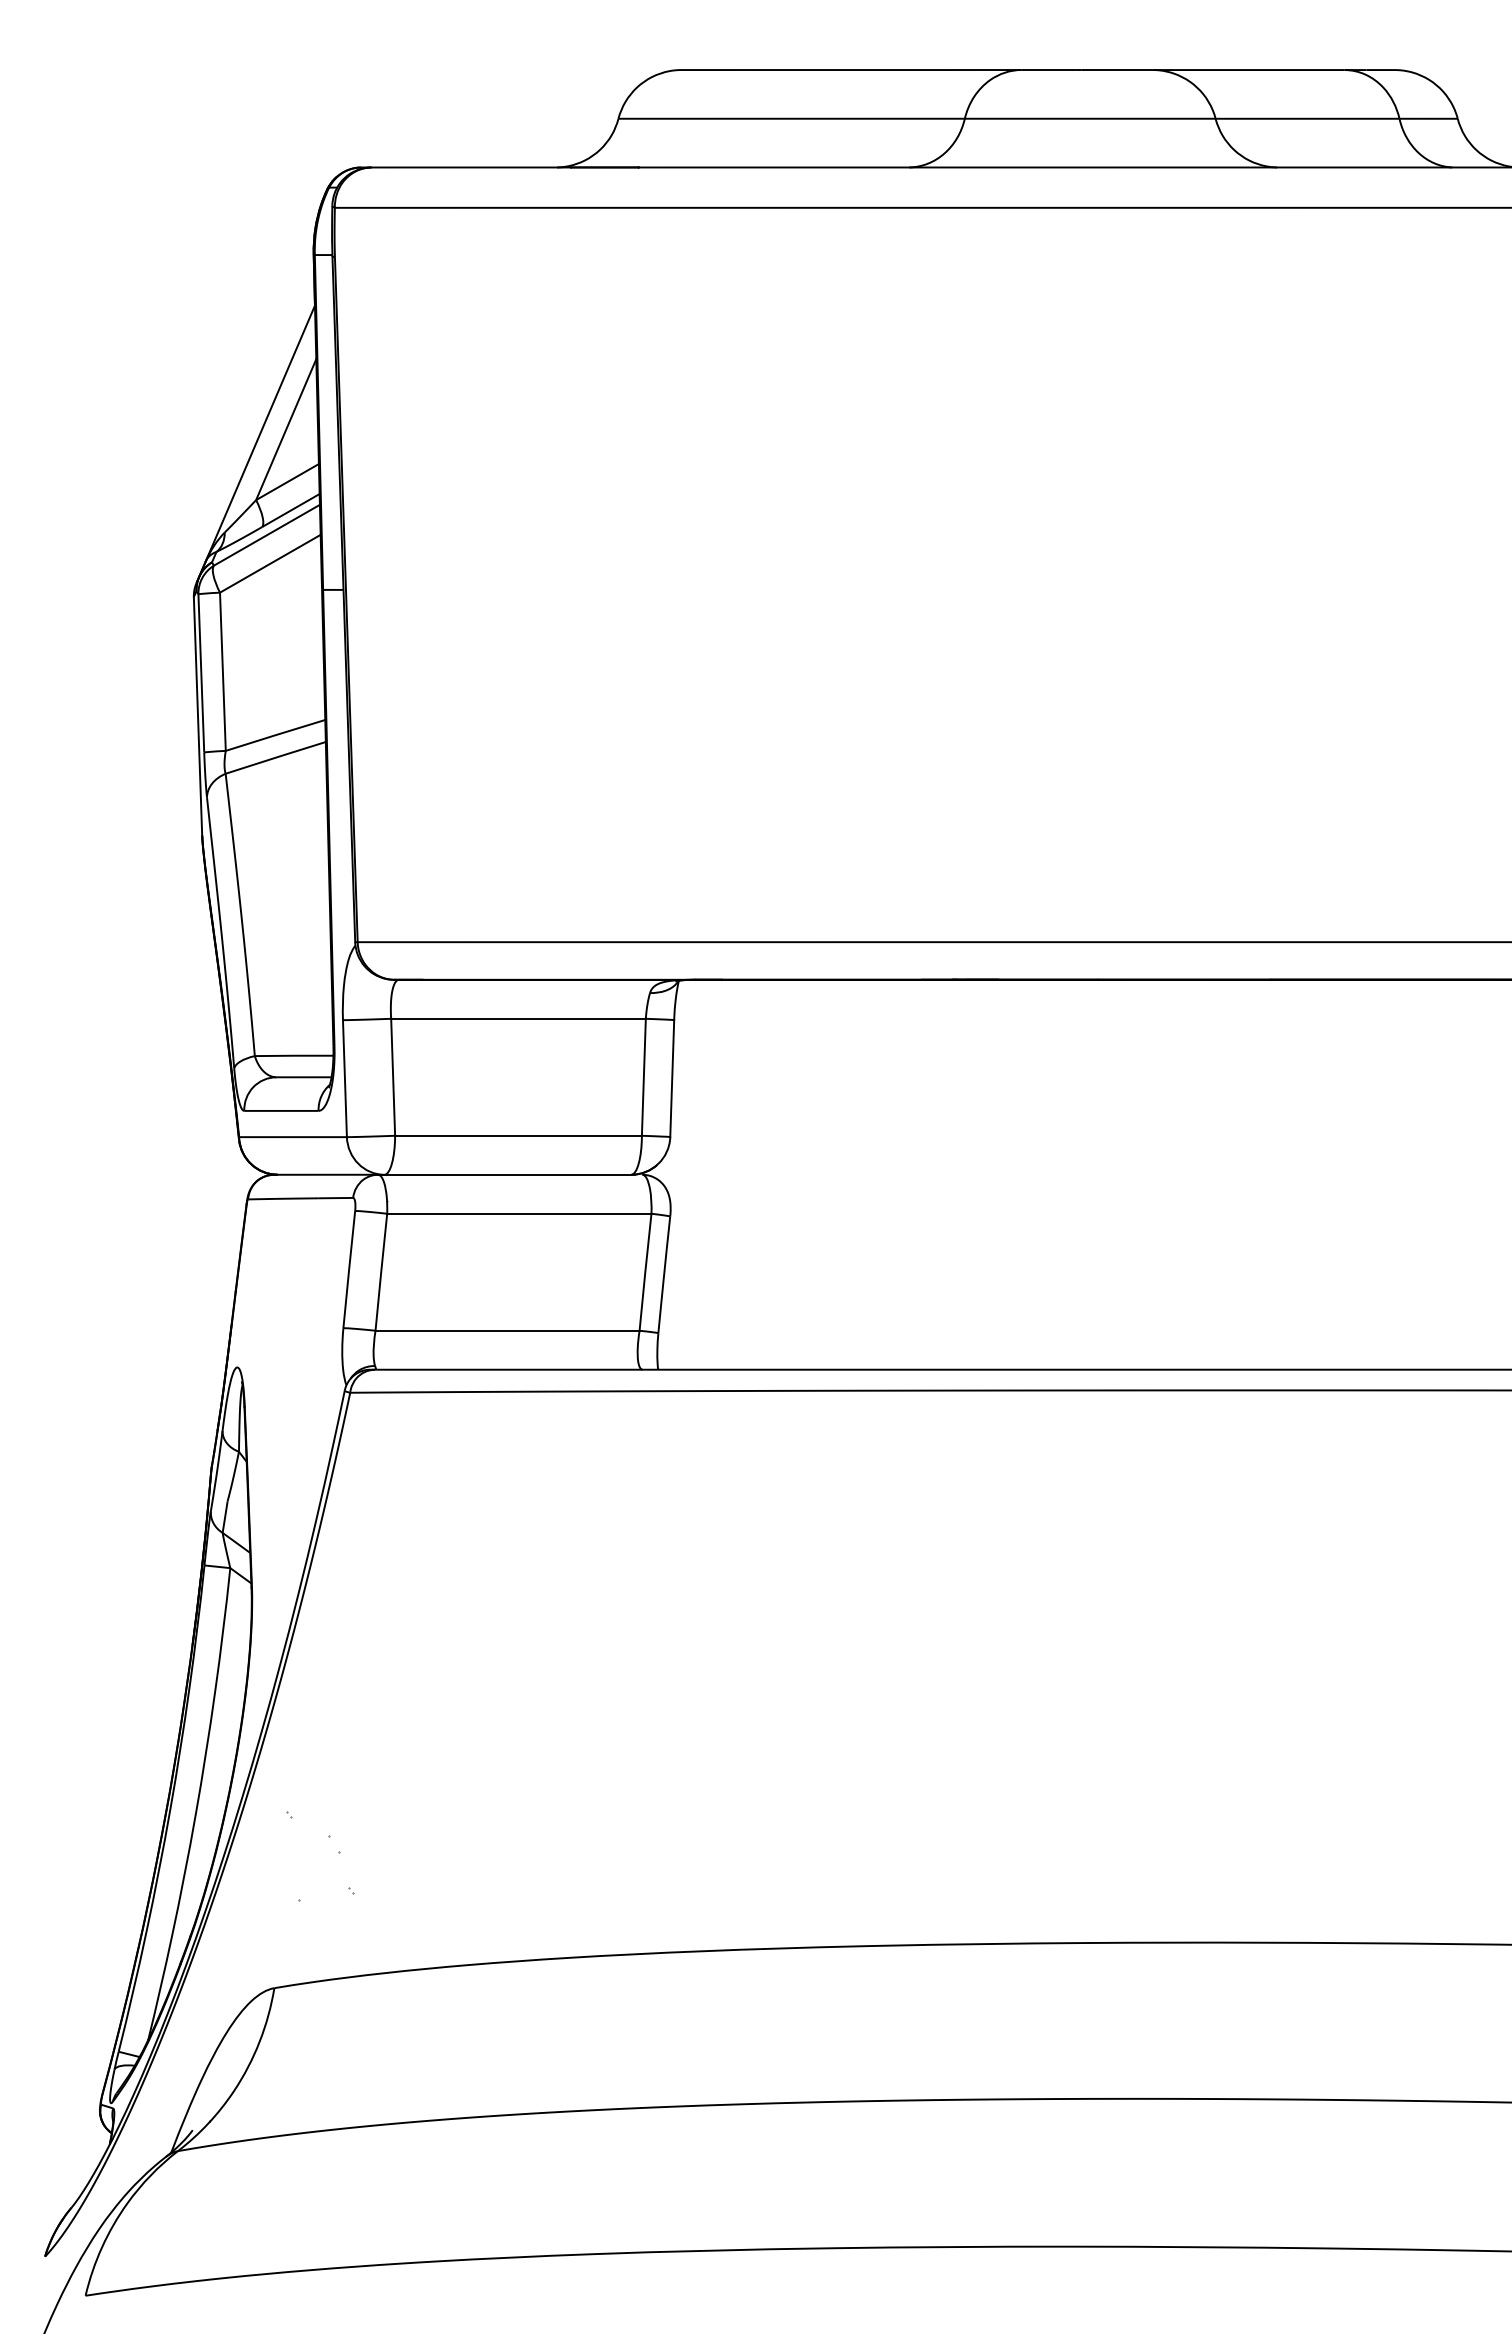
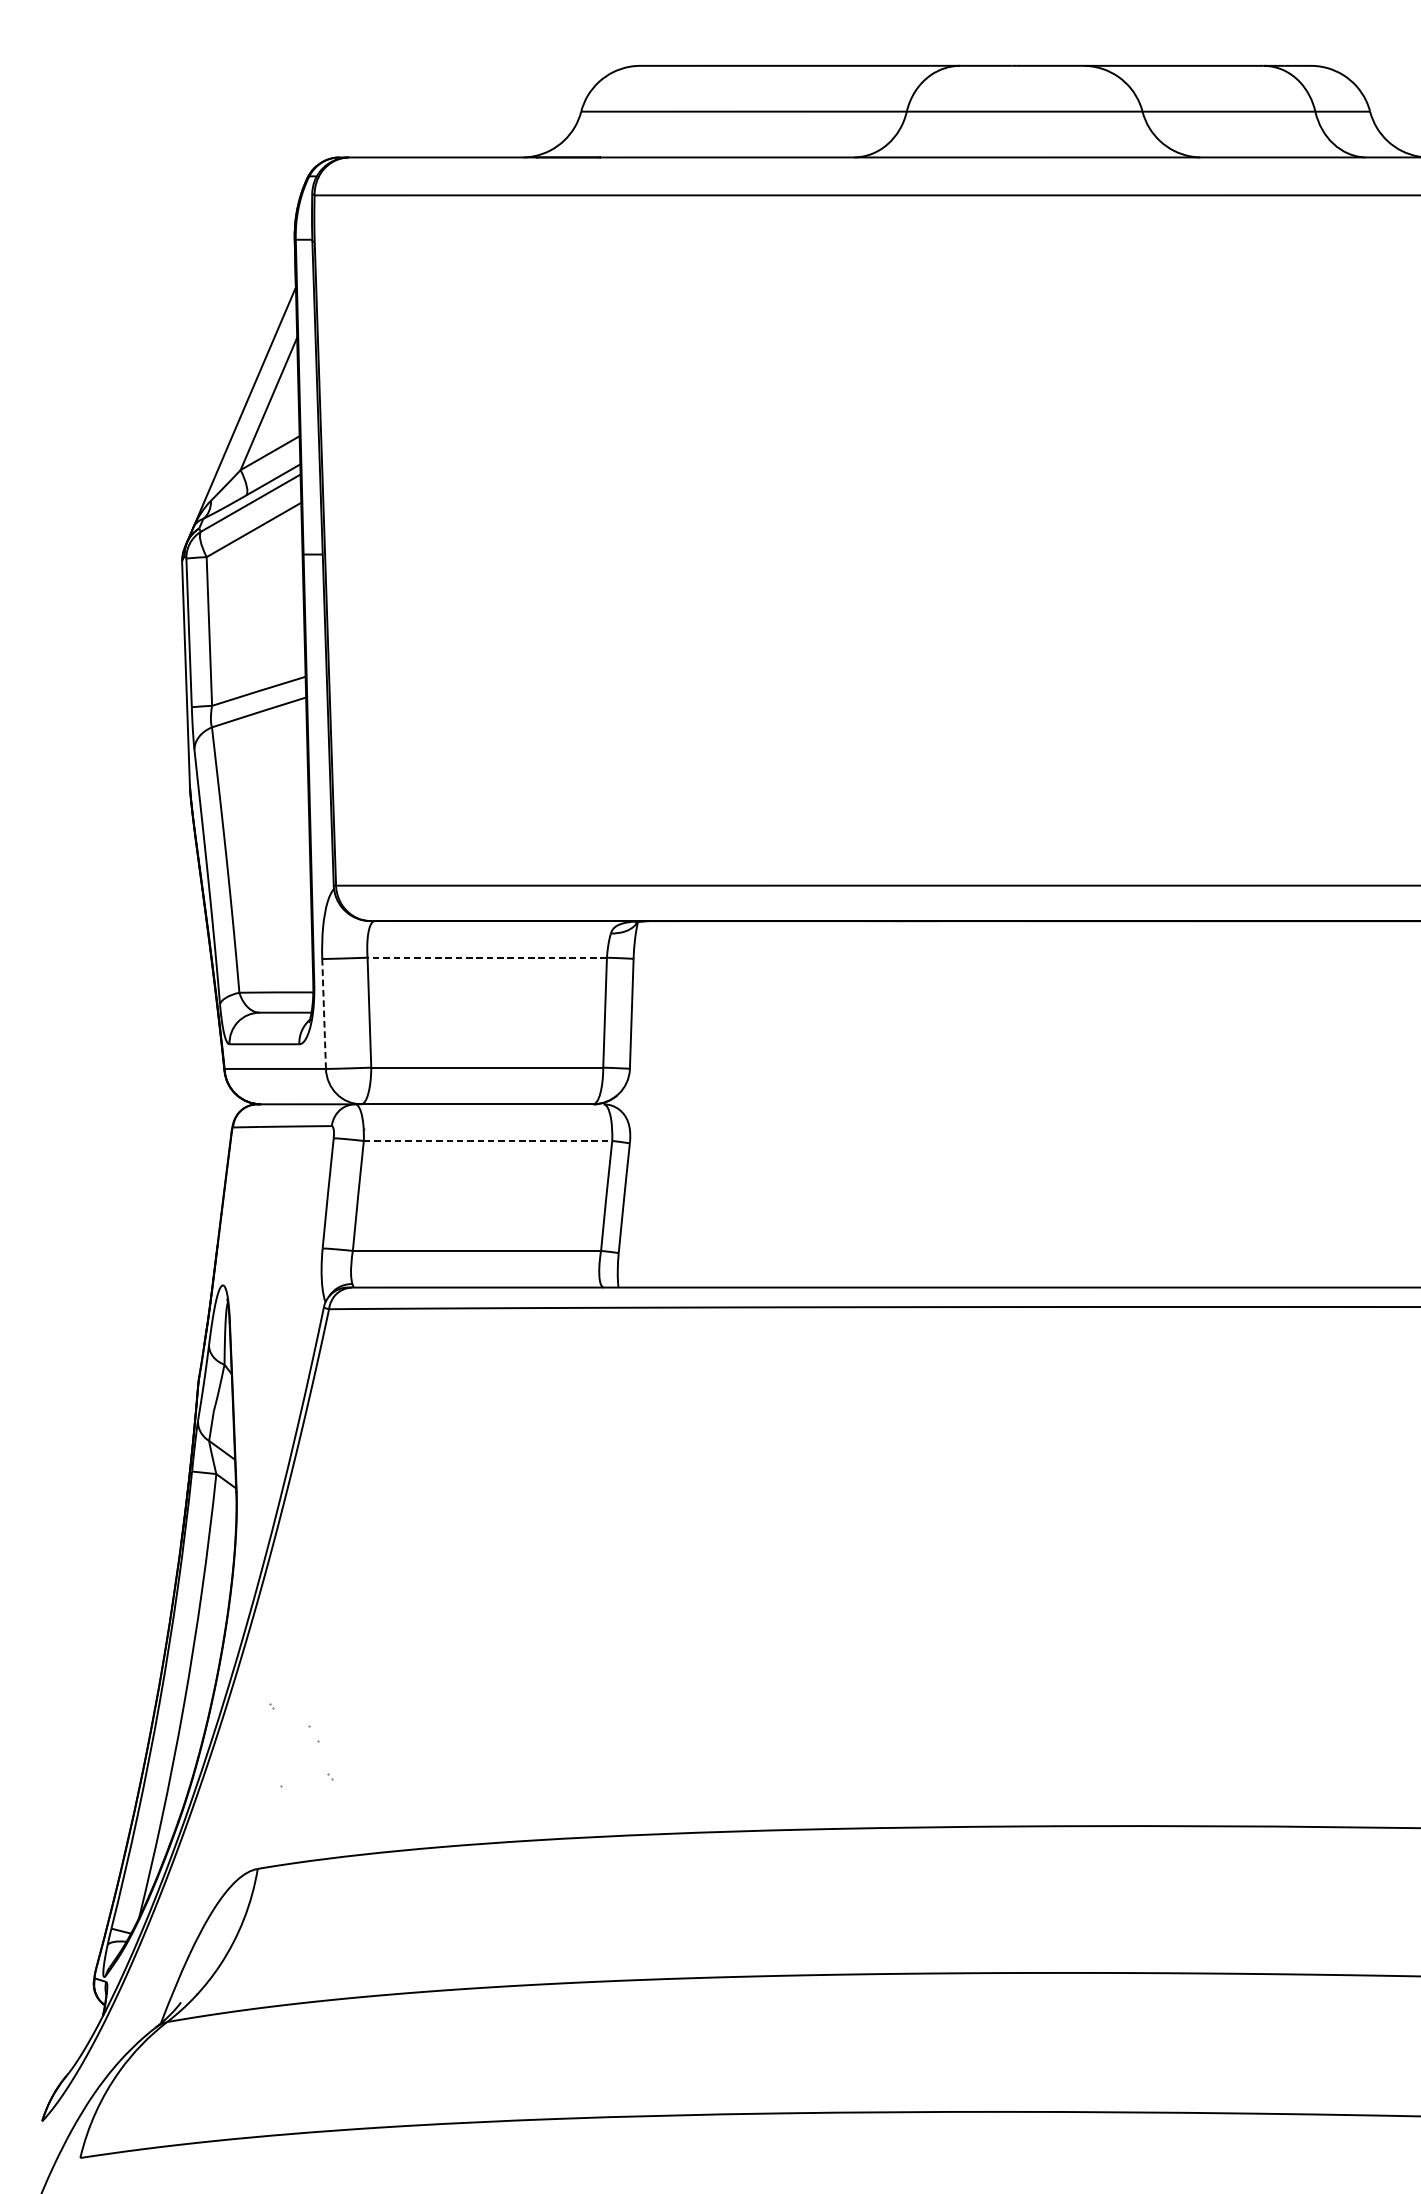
line: (518, 1018) -> (487, 957), solid -> dashed
line: (344, 1078) -> (323, 1013), solid -> dashed
line: (519, 1213) -> (488, 1140), solid -> dashed

